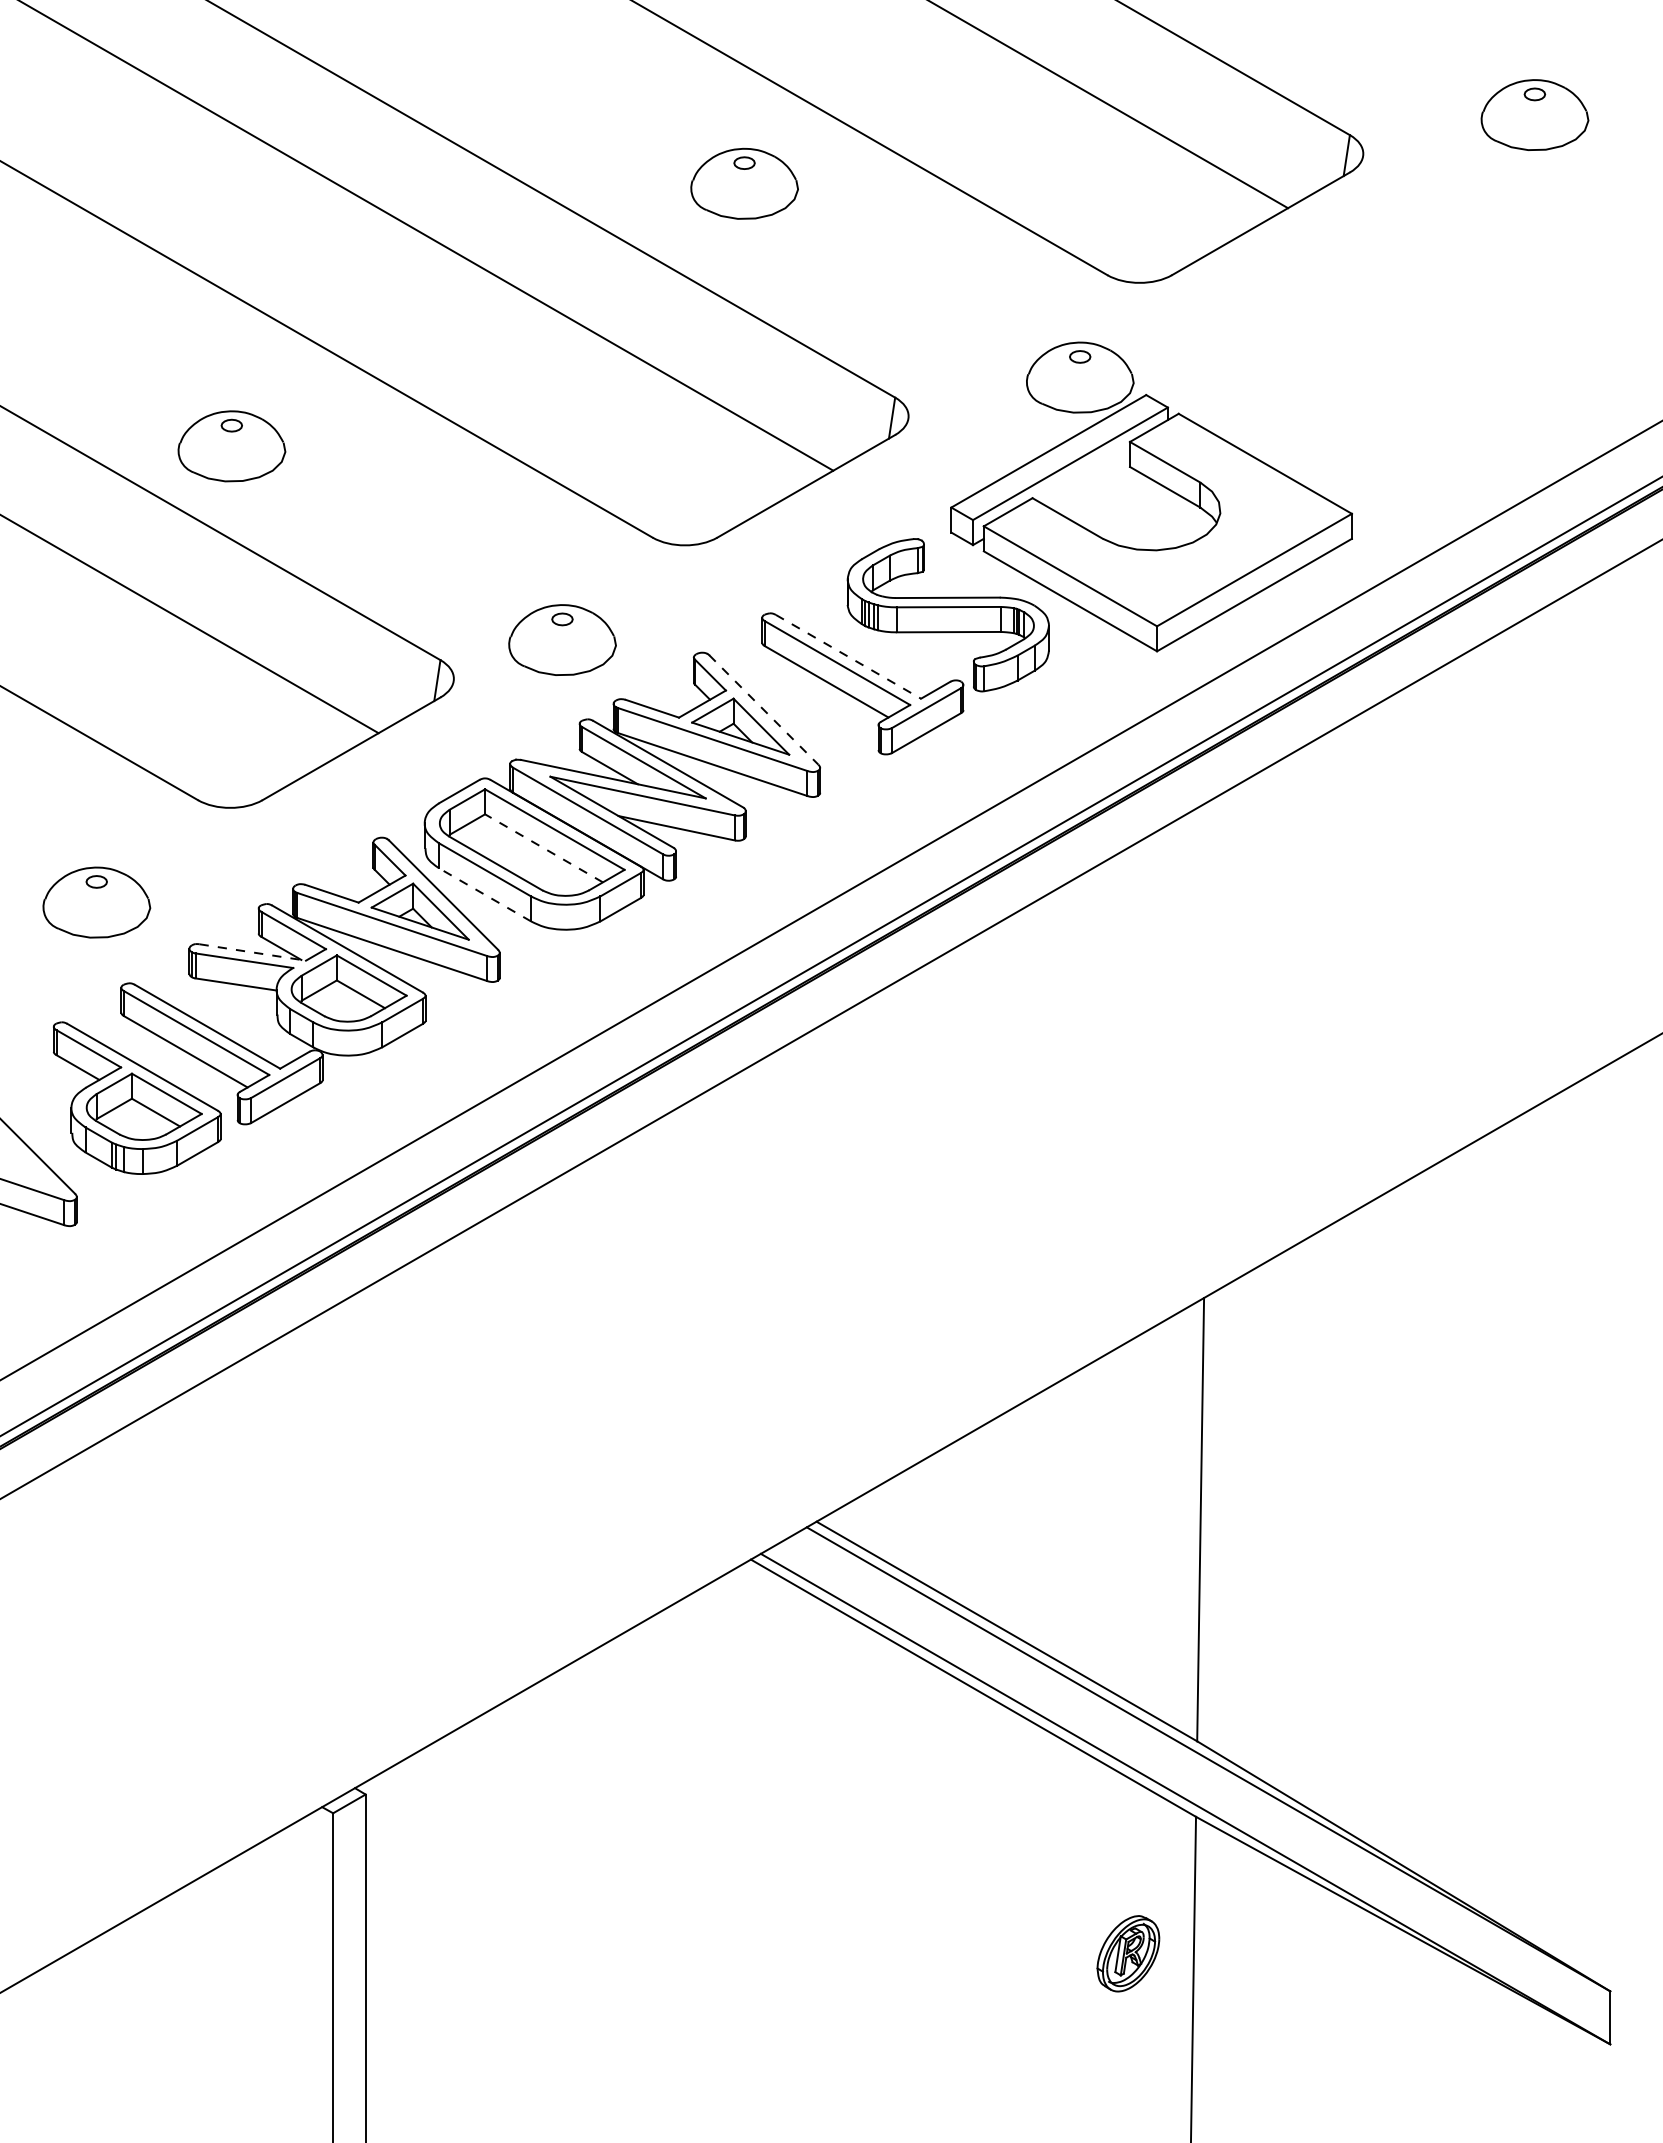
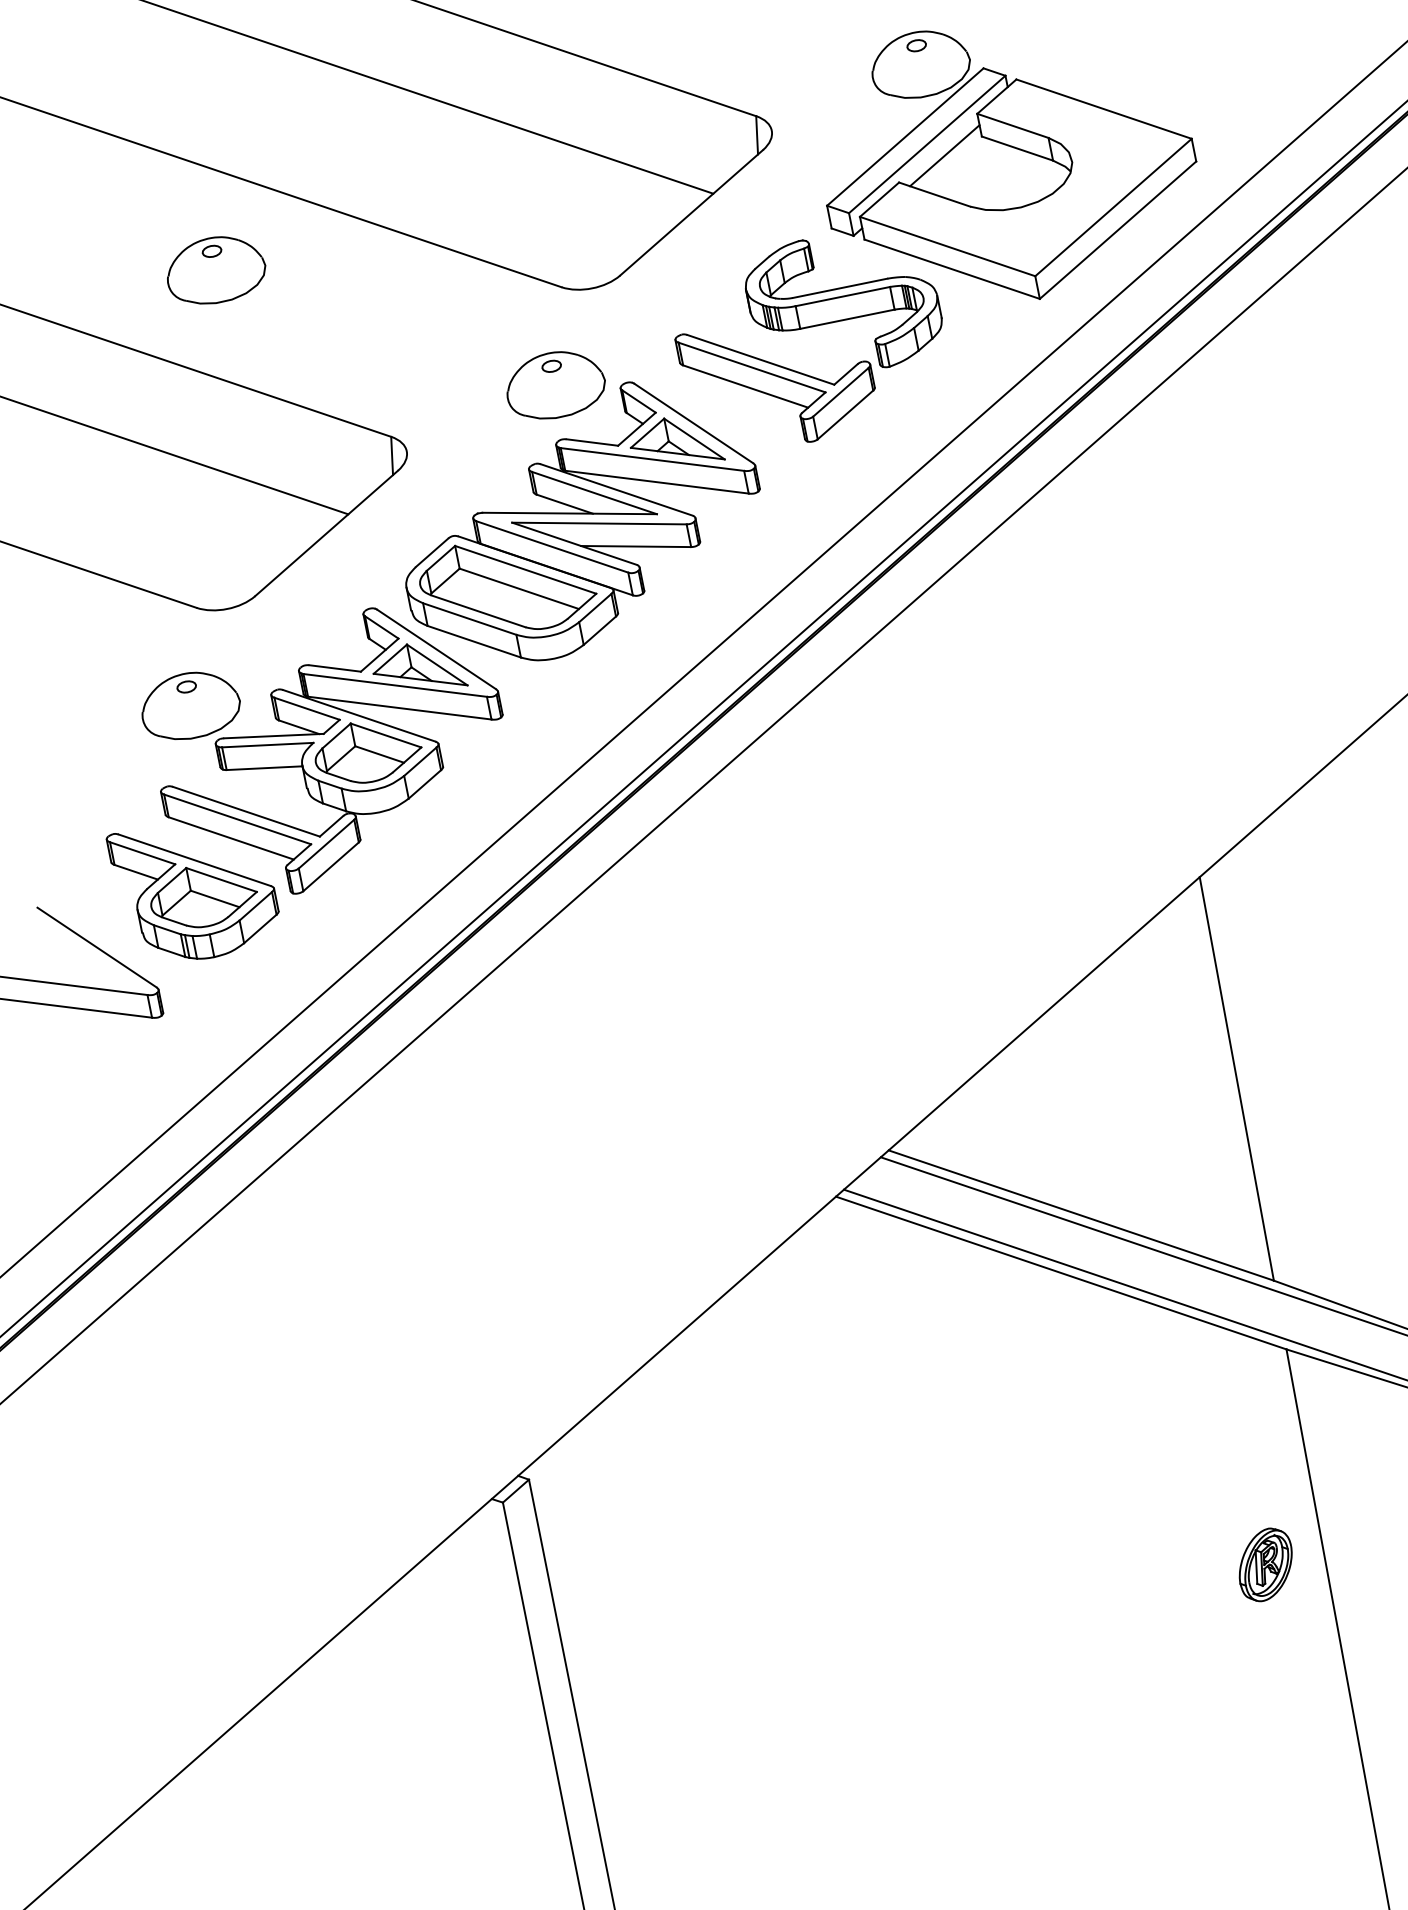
part: (231, 446) -> (215, 270), moved
line: (1086, 479) -> (944, 155), added
part: (562, 639) -> (555, 384), moved
line: (848, 656) -> (760, 359), dashed -> solid
line: (764, 710) -> (694, 423), dashed -> solid
line: (543, 848) -> (518, 589), dashed -> solid
line: (484, 894) -> (473, 641), dashed -> solid
part: (96, 902) -> (190, 705), moved
line: (252, 952) -> (273, 736), dashed -> solid
part: (1128, 1953) -> (1265, 1564), moved

